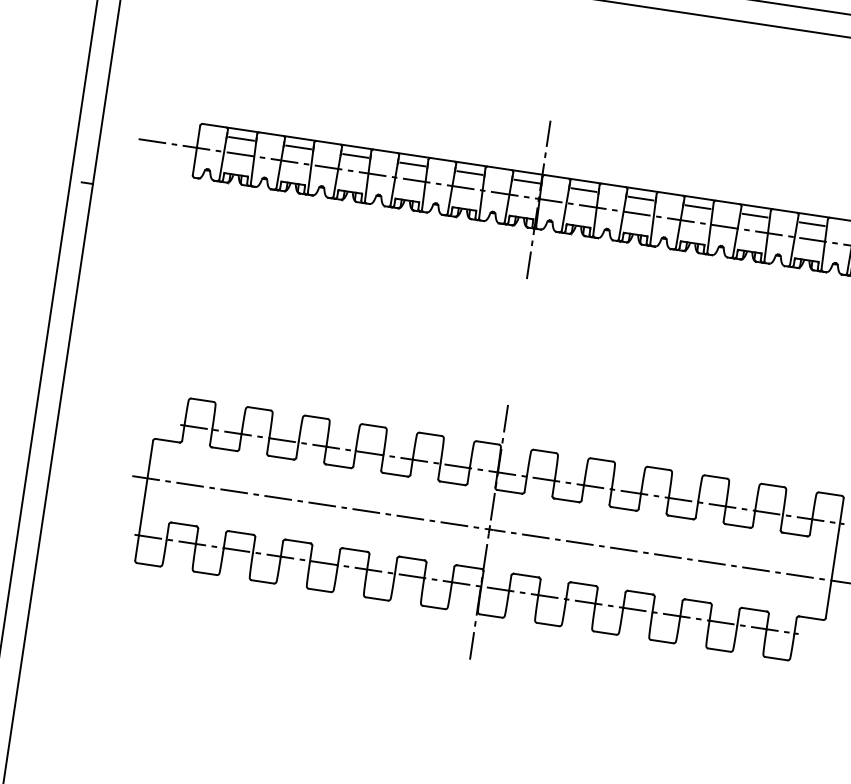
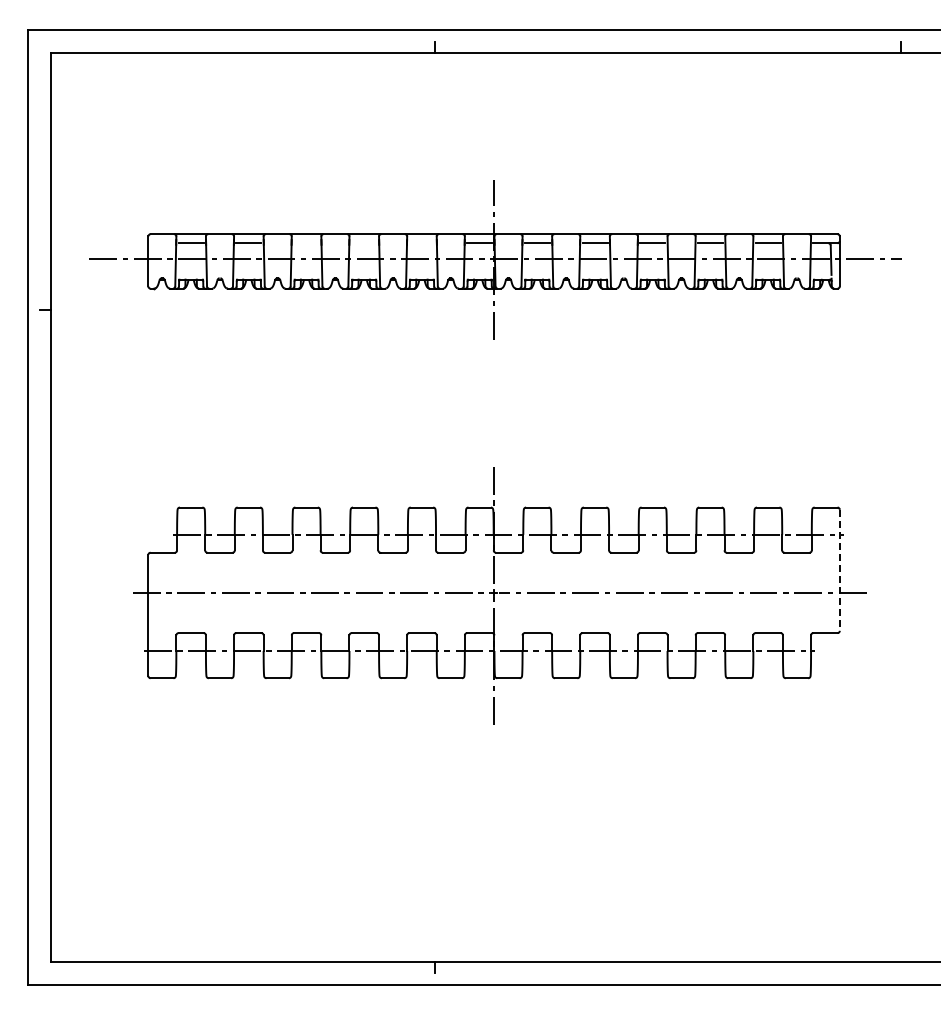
line: (355, 156) -> (306, 243), removed
line: (411, 164) -> (363, 243), removed
line: (469, 173) -> (421, 243), removed
line: (834, 558) -> (839, 570), solid -> dashed

